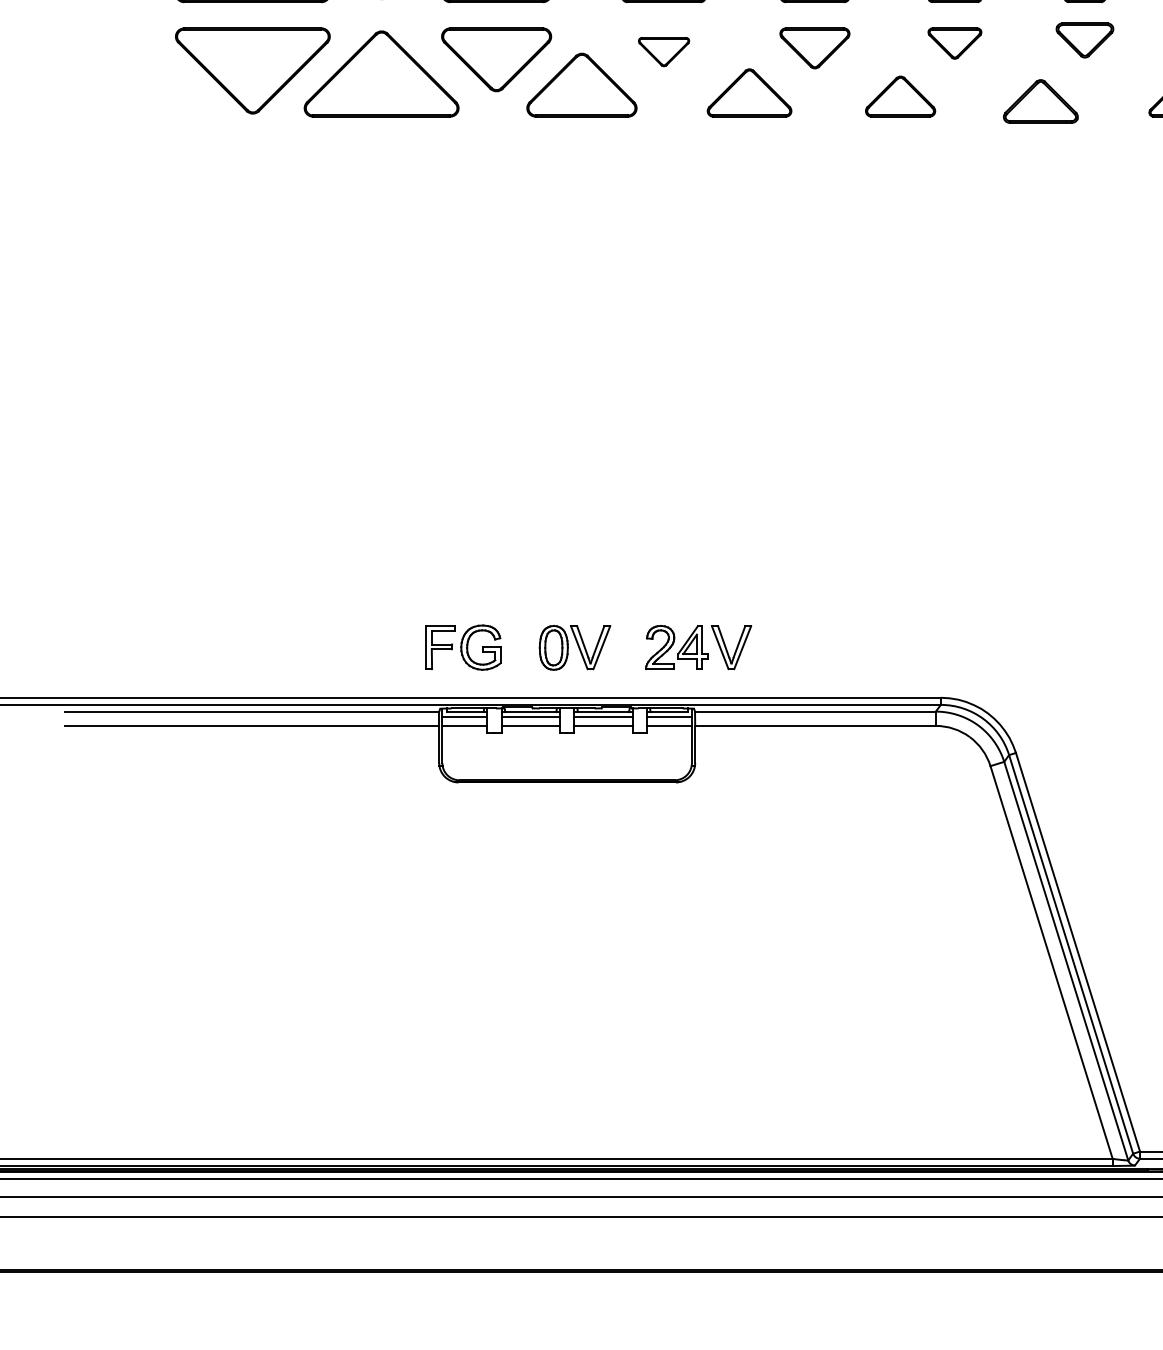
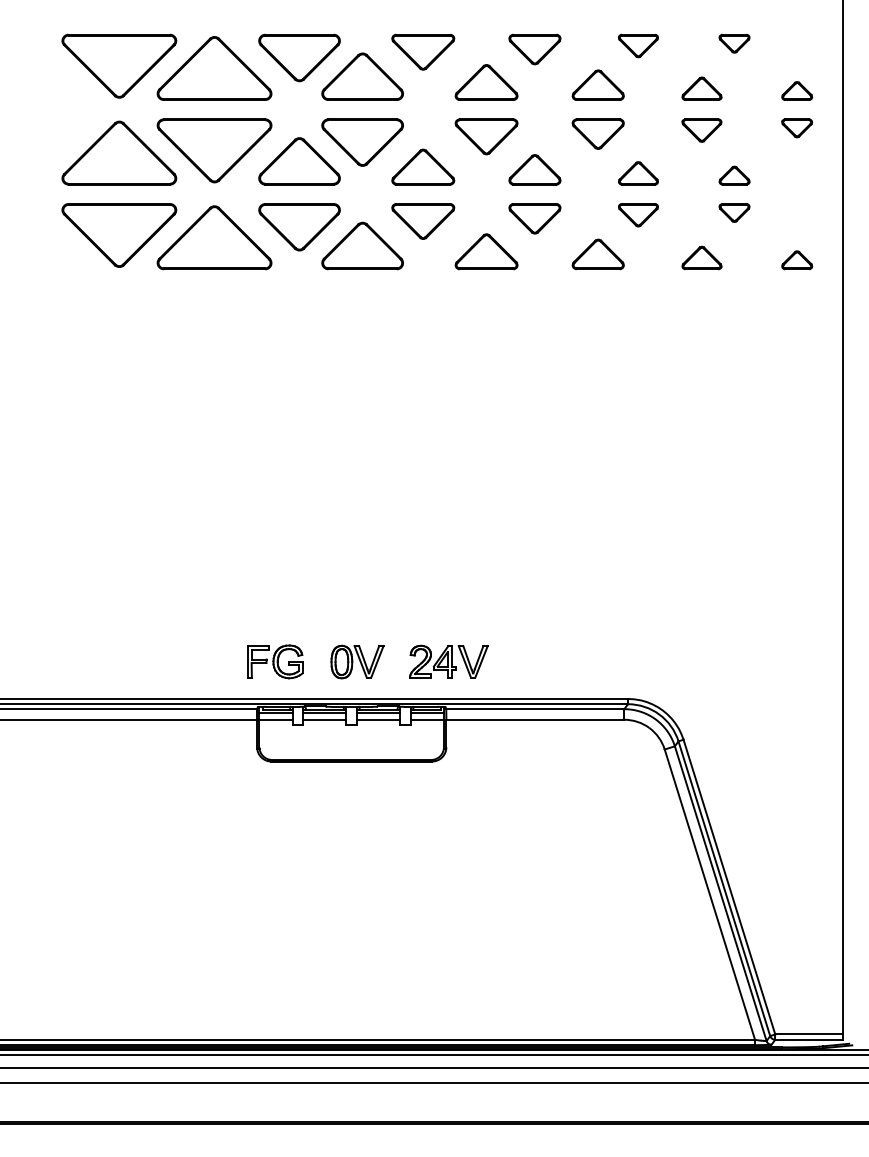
part: (1084, 39) -> (734, 212), size x0.71
part: (664, 52) -> (423, 221), size x1.67
part: (1040, 100) -> (701, 257), size x0.71

